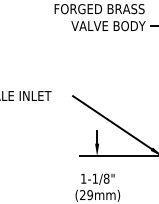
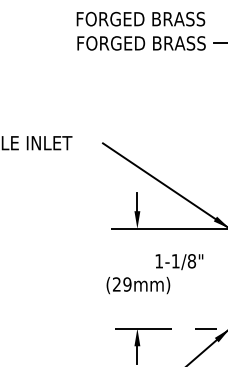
text: (100, 26) -> (141, 43), VALVE BODY -> FORGED BRASS
text: (97, 179) -> (179, 262), moved

